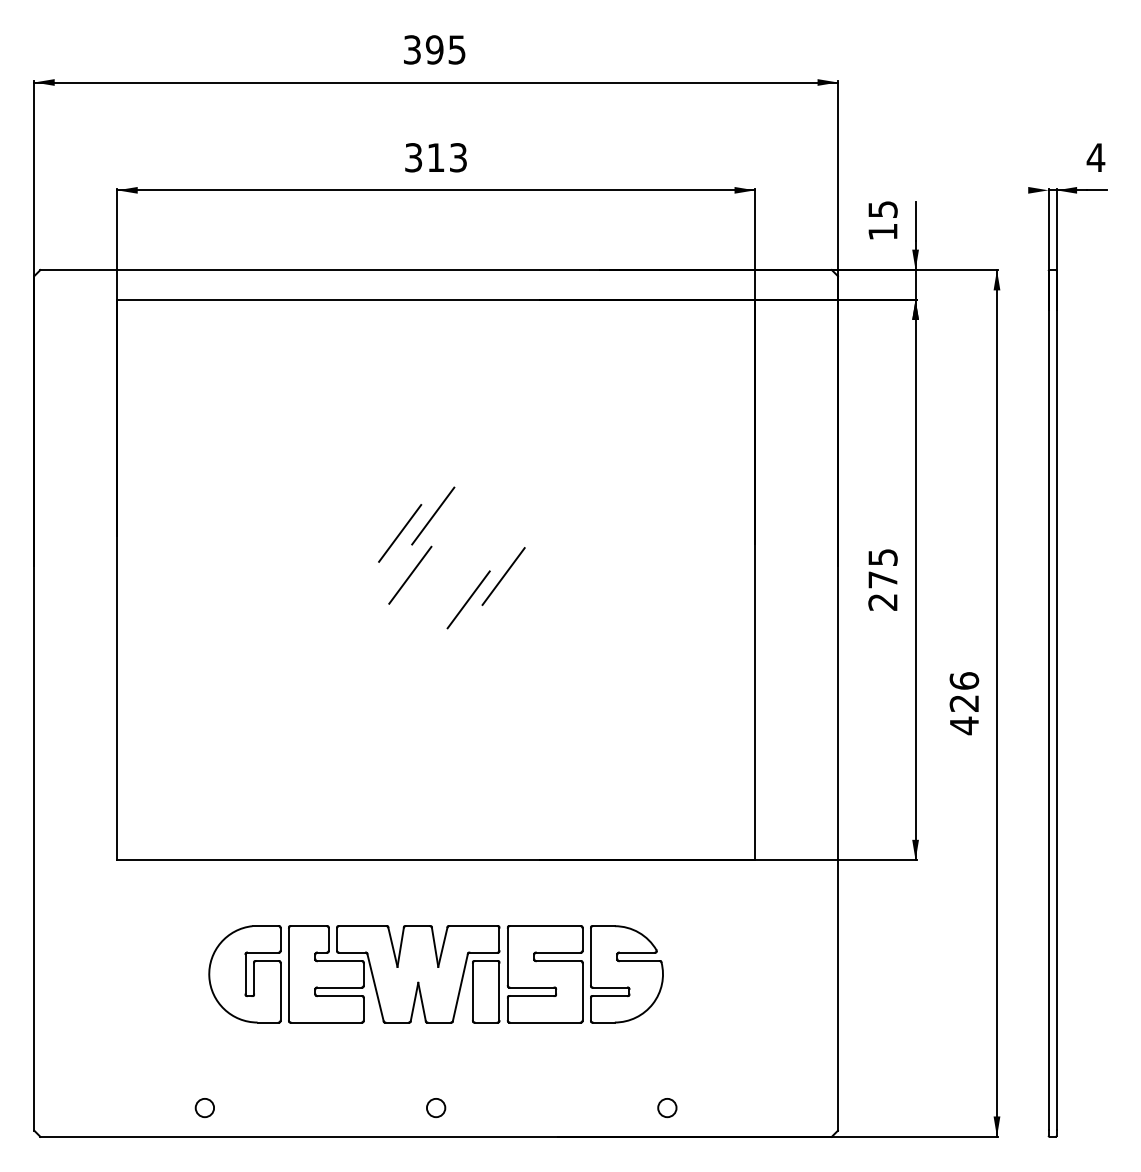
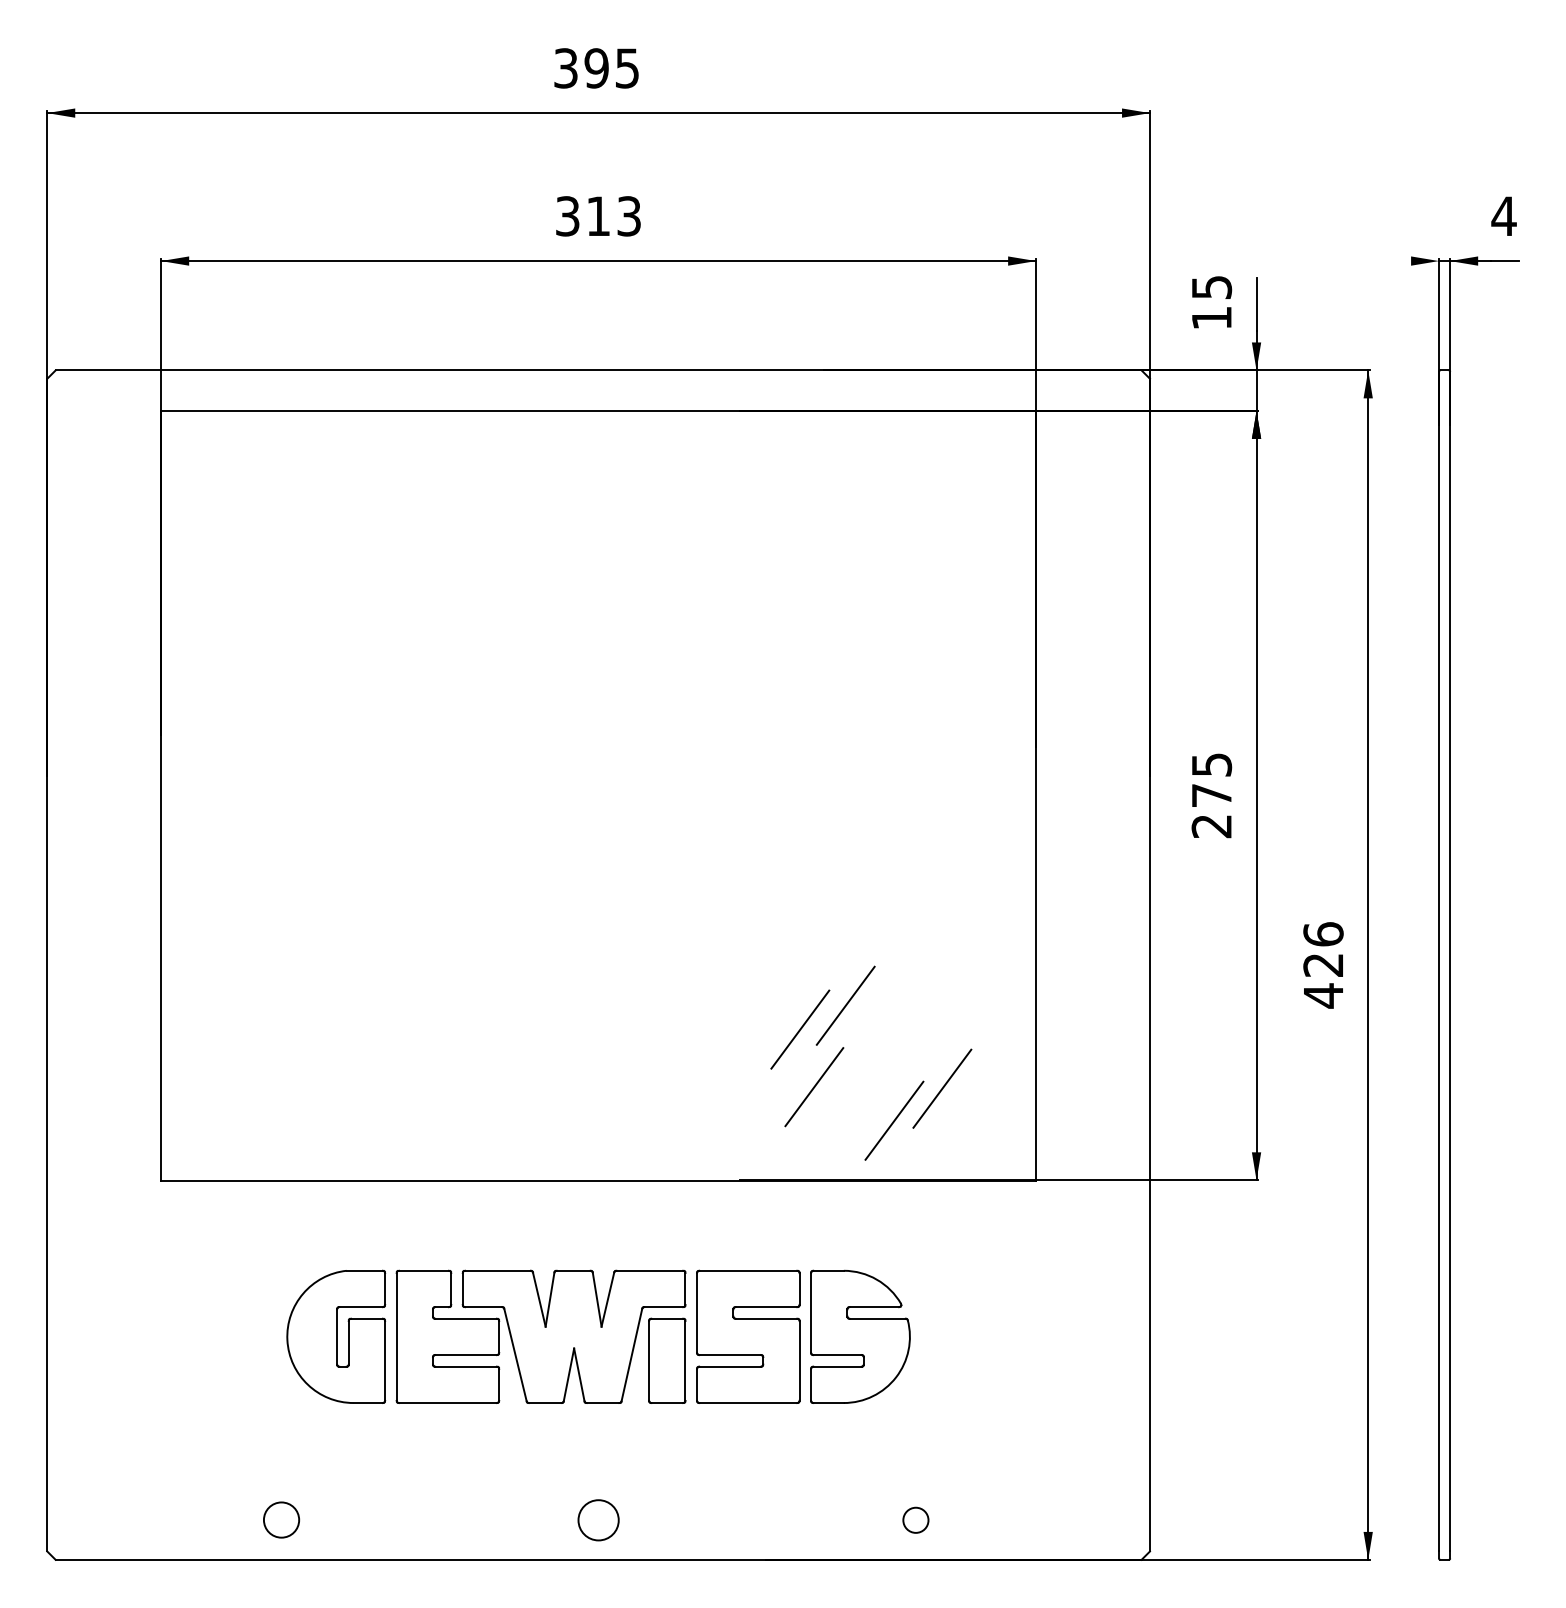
part: (432, 547) -> (844, 1048), moved
circle: (435, 1107) -> (597, 1519), size x1.6
circle: (204, 1108) -> (280, 1520), size x1.4

